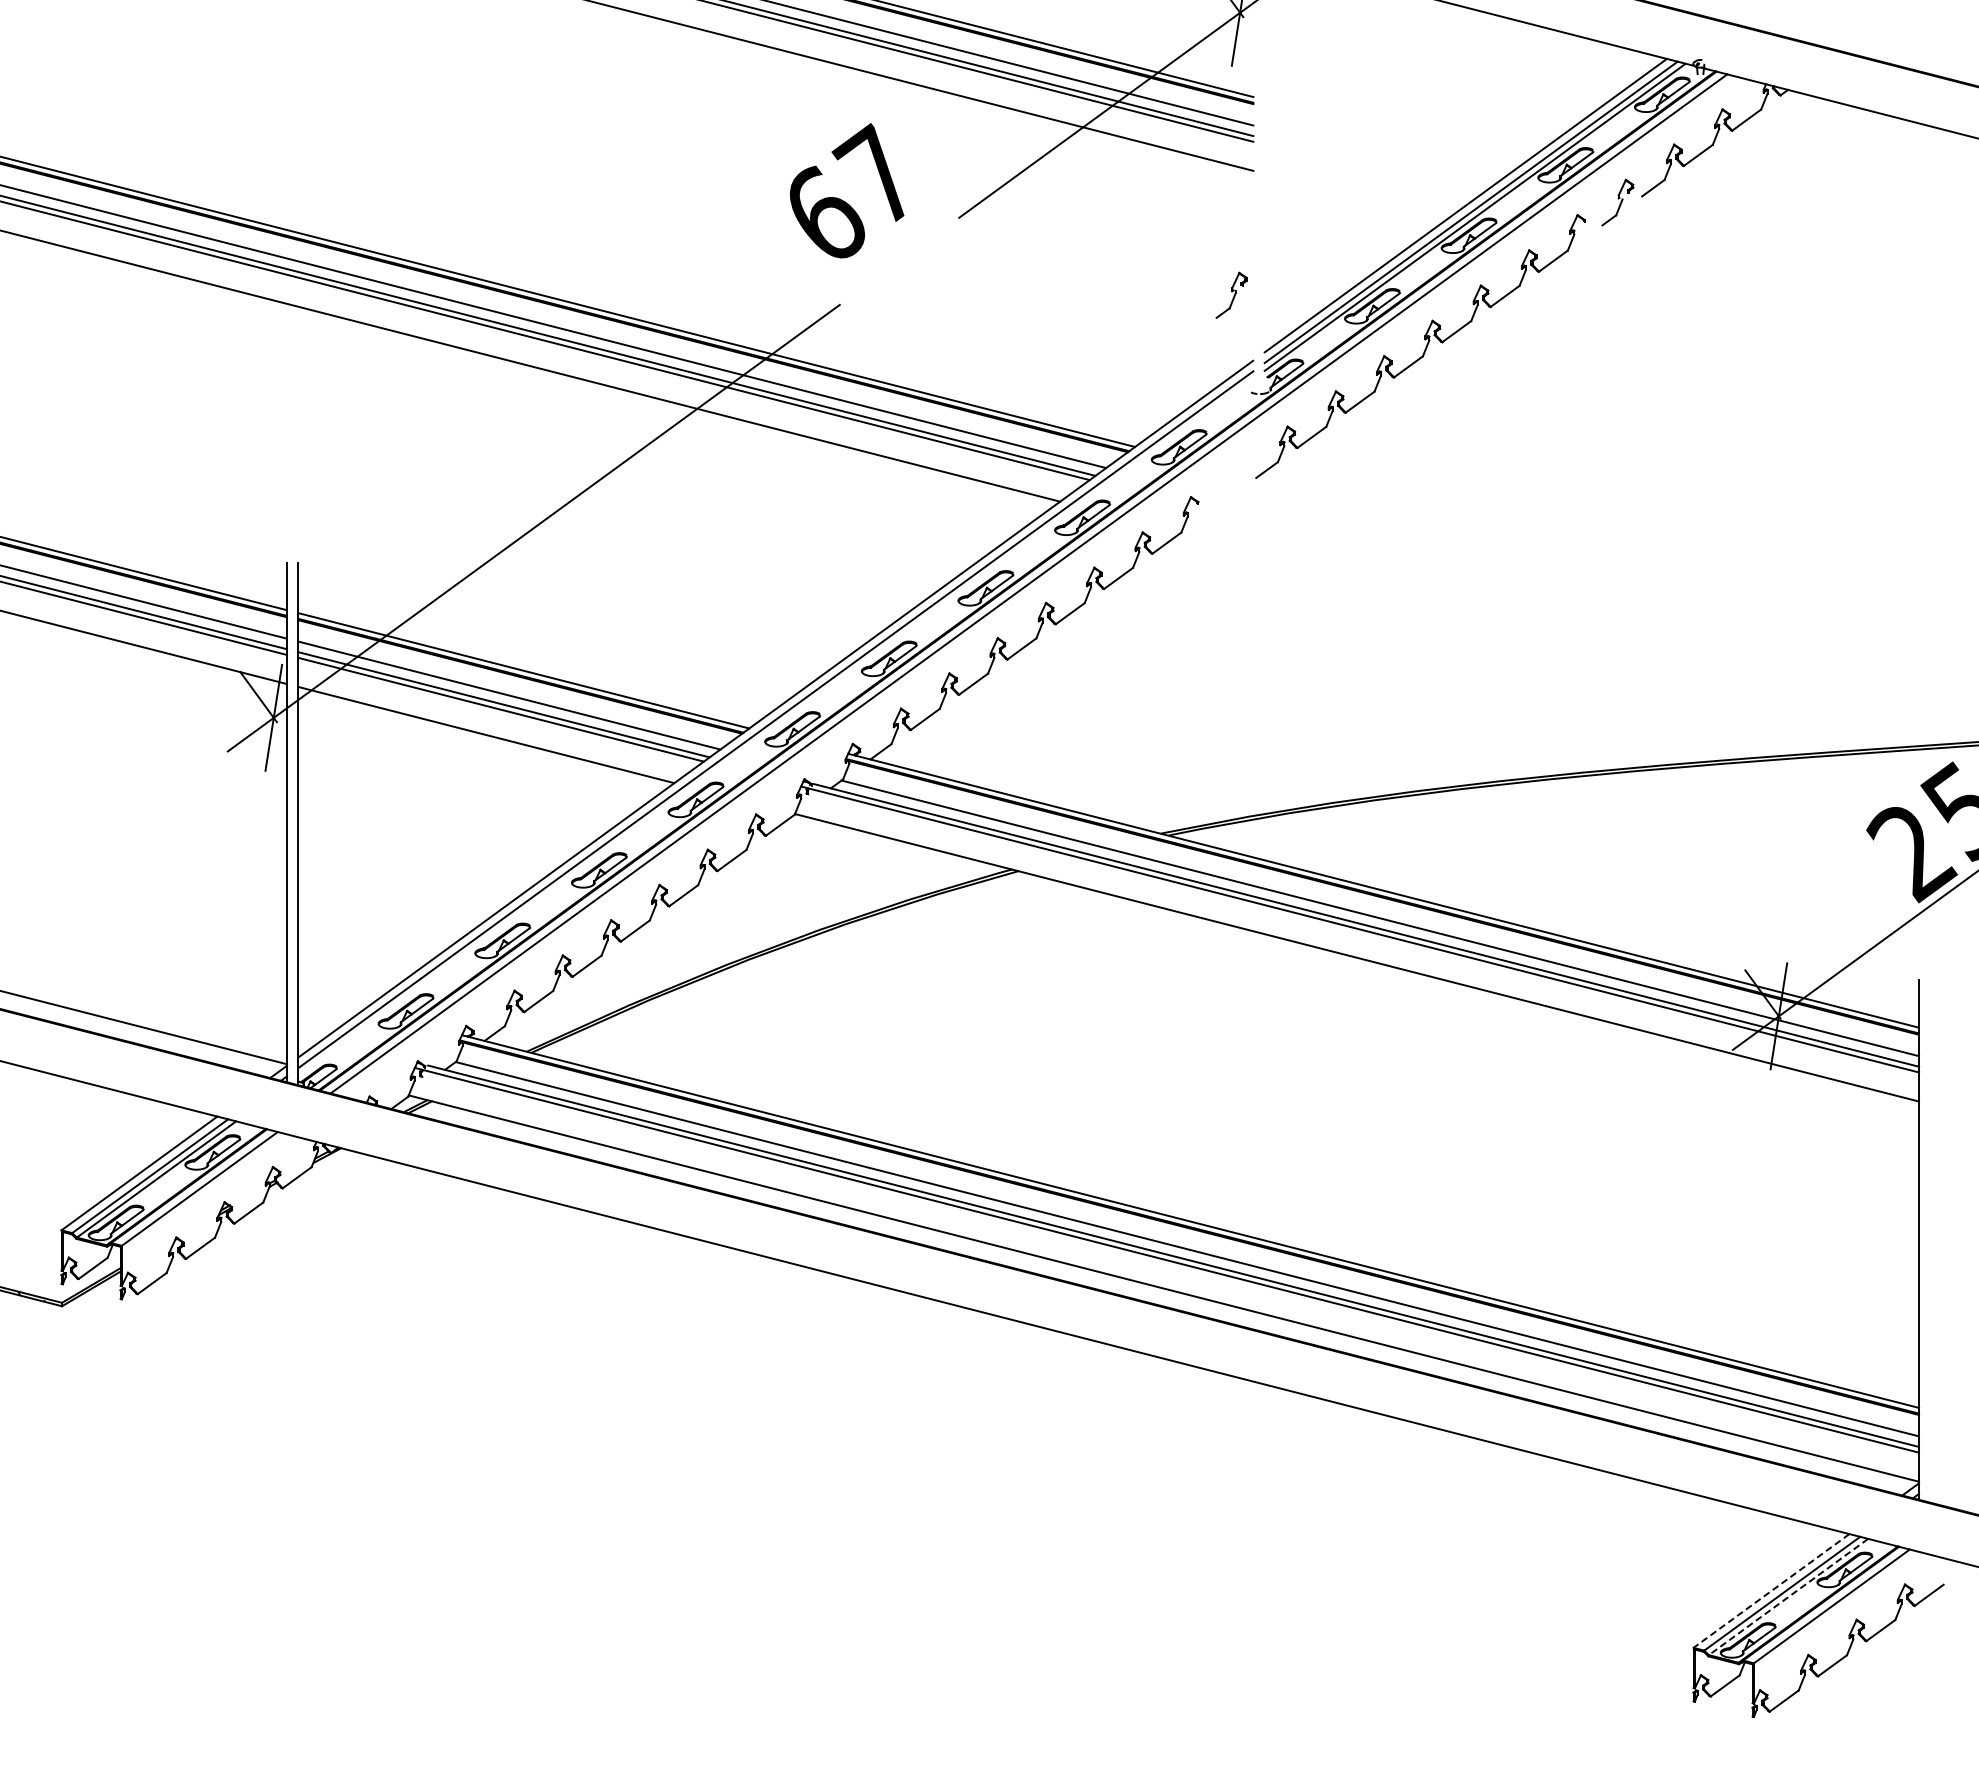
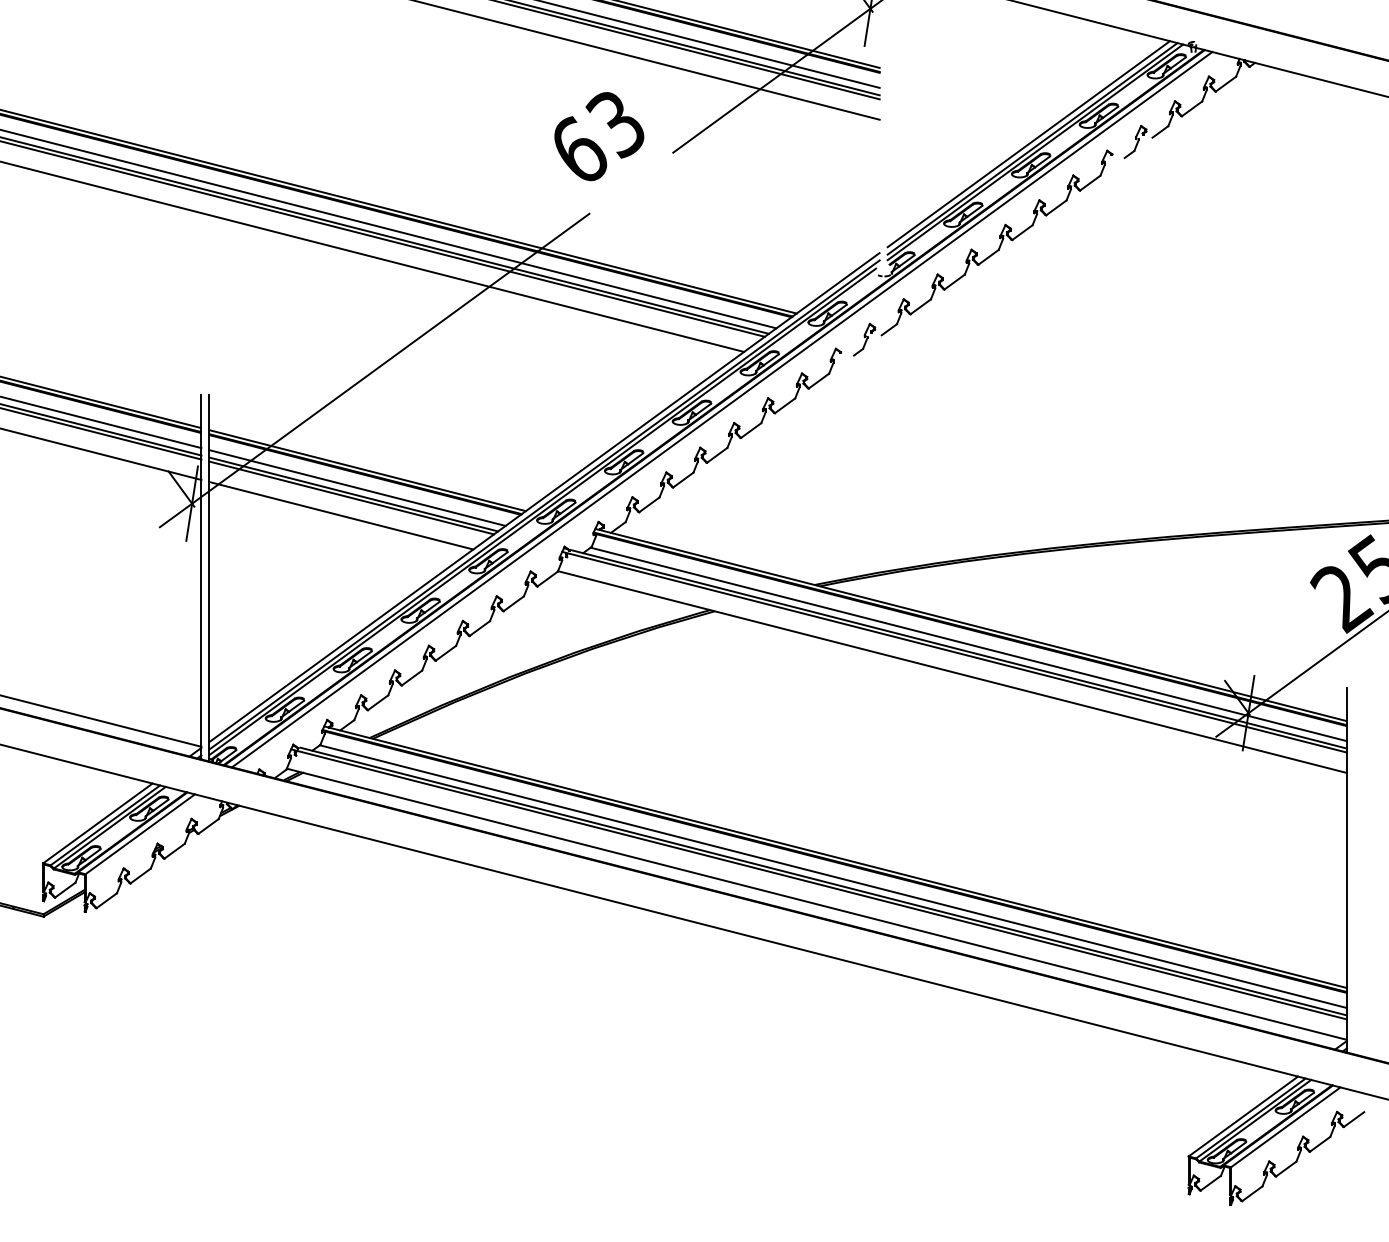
text: (874, 174) -> (613, 122), 67 -> 63
part: (1231, 294) -> (864, 339), moved
line: (773, 729) -> (542, 511), added
line: (1771, 1590) -> (1243, 1116), dashed -> solid
line: (1788, 1597) -> (1255, 1121), dashed -> solid

